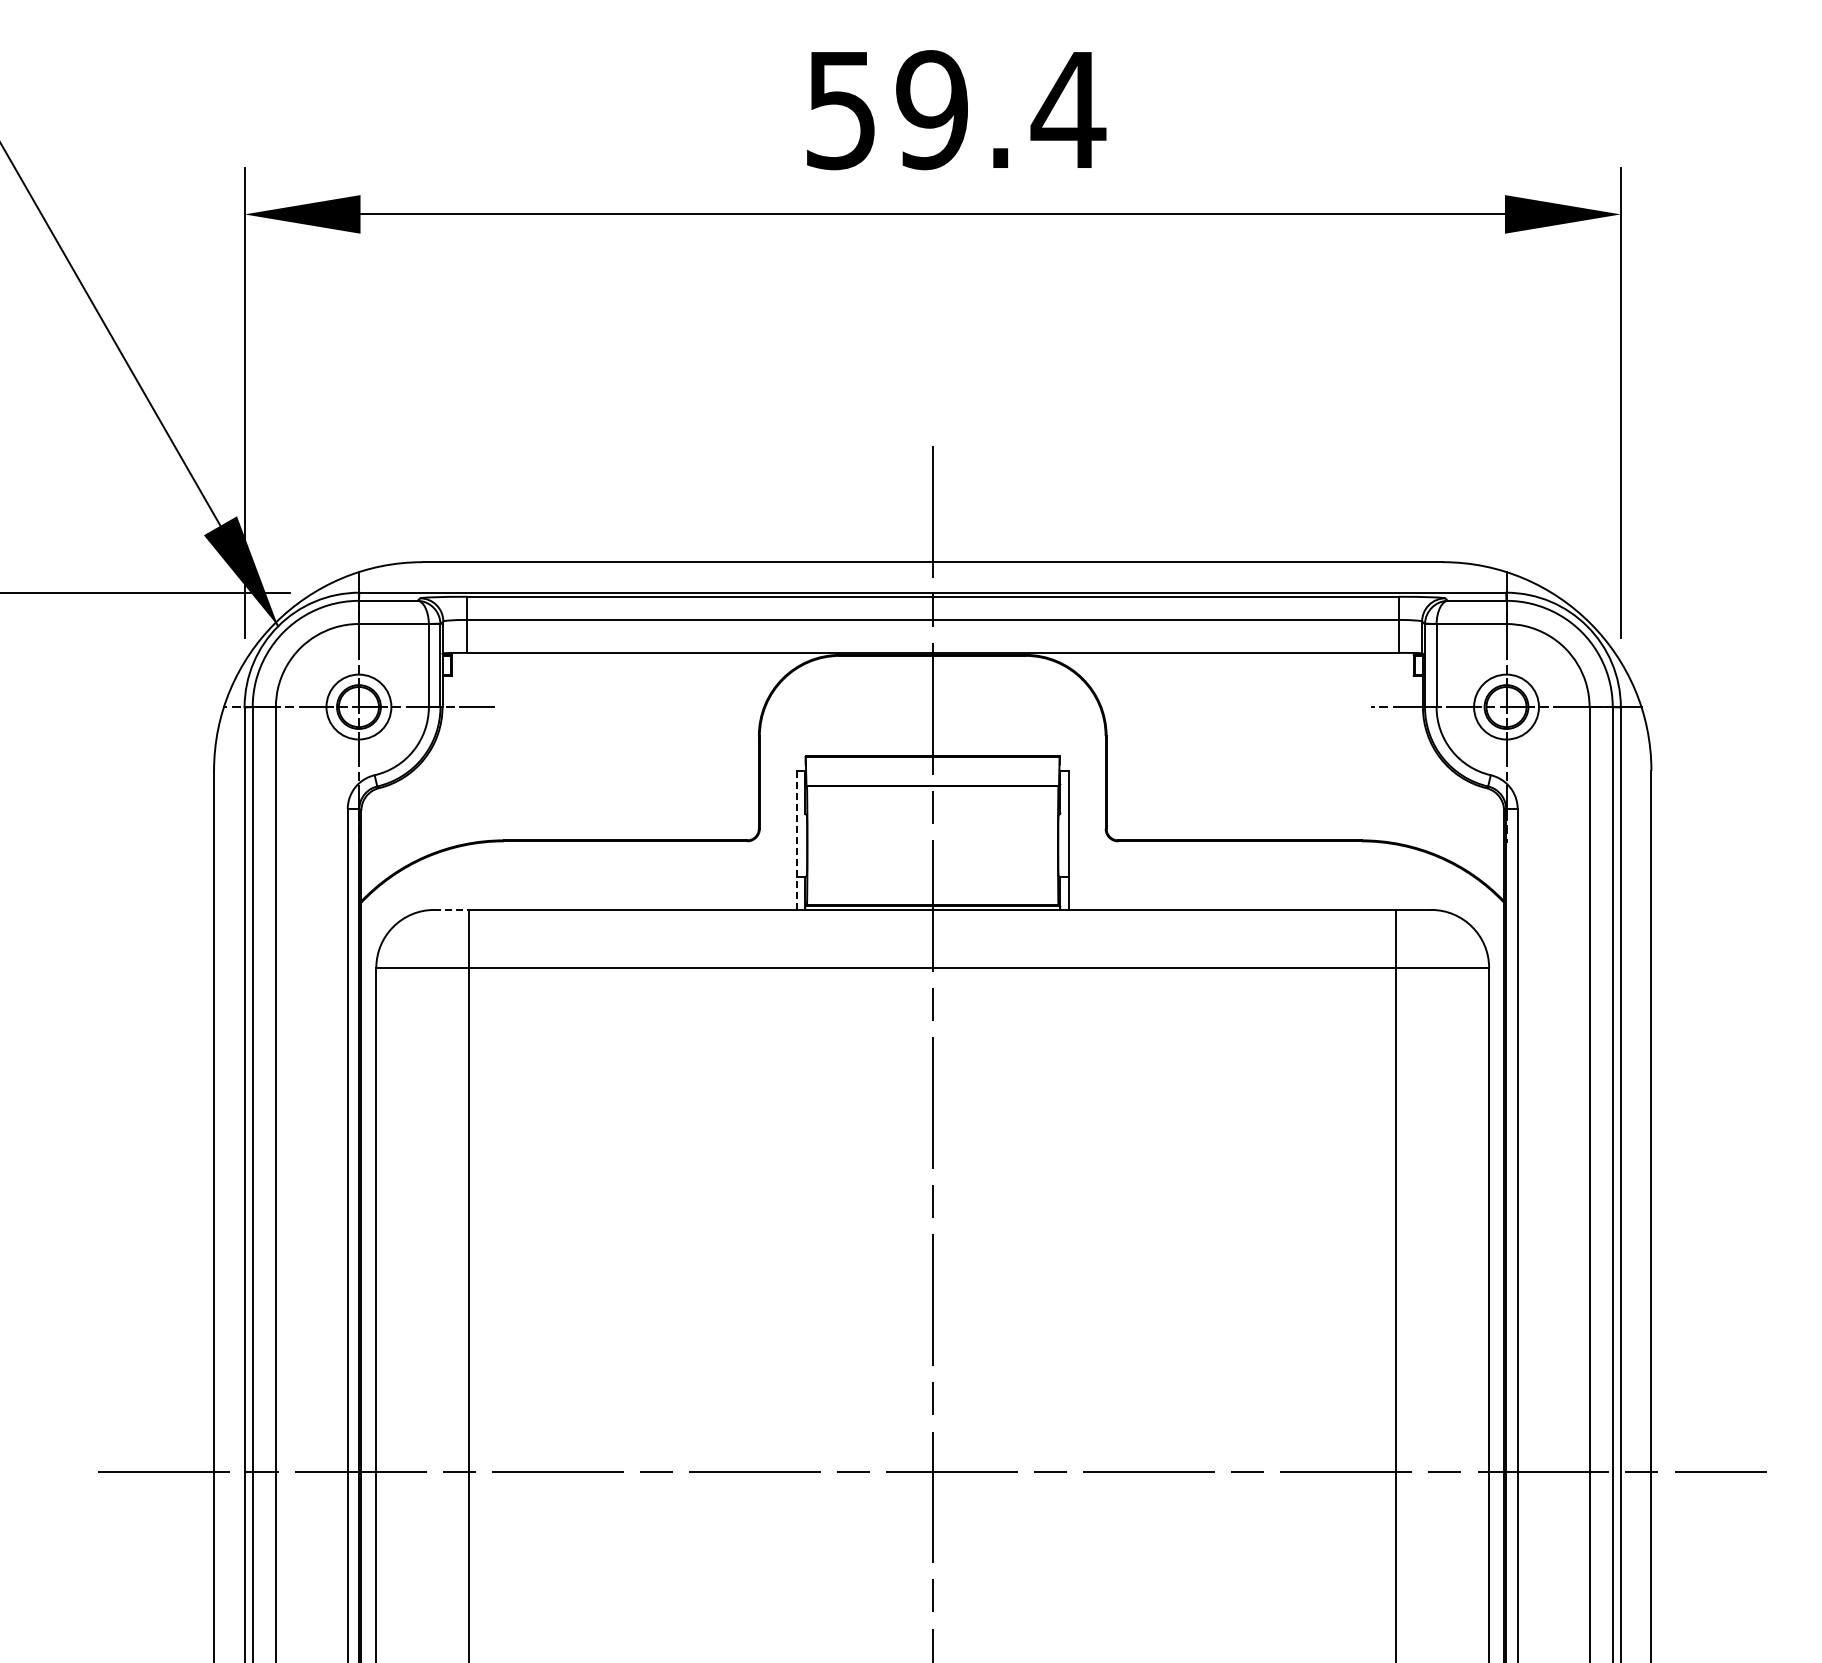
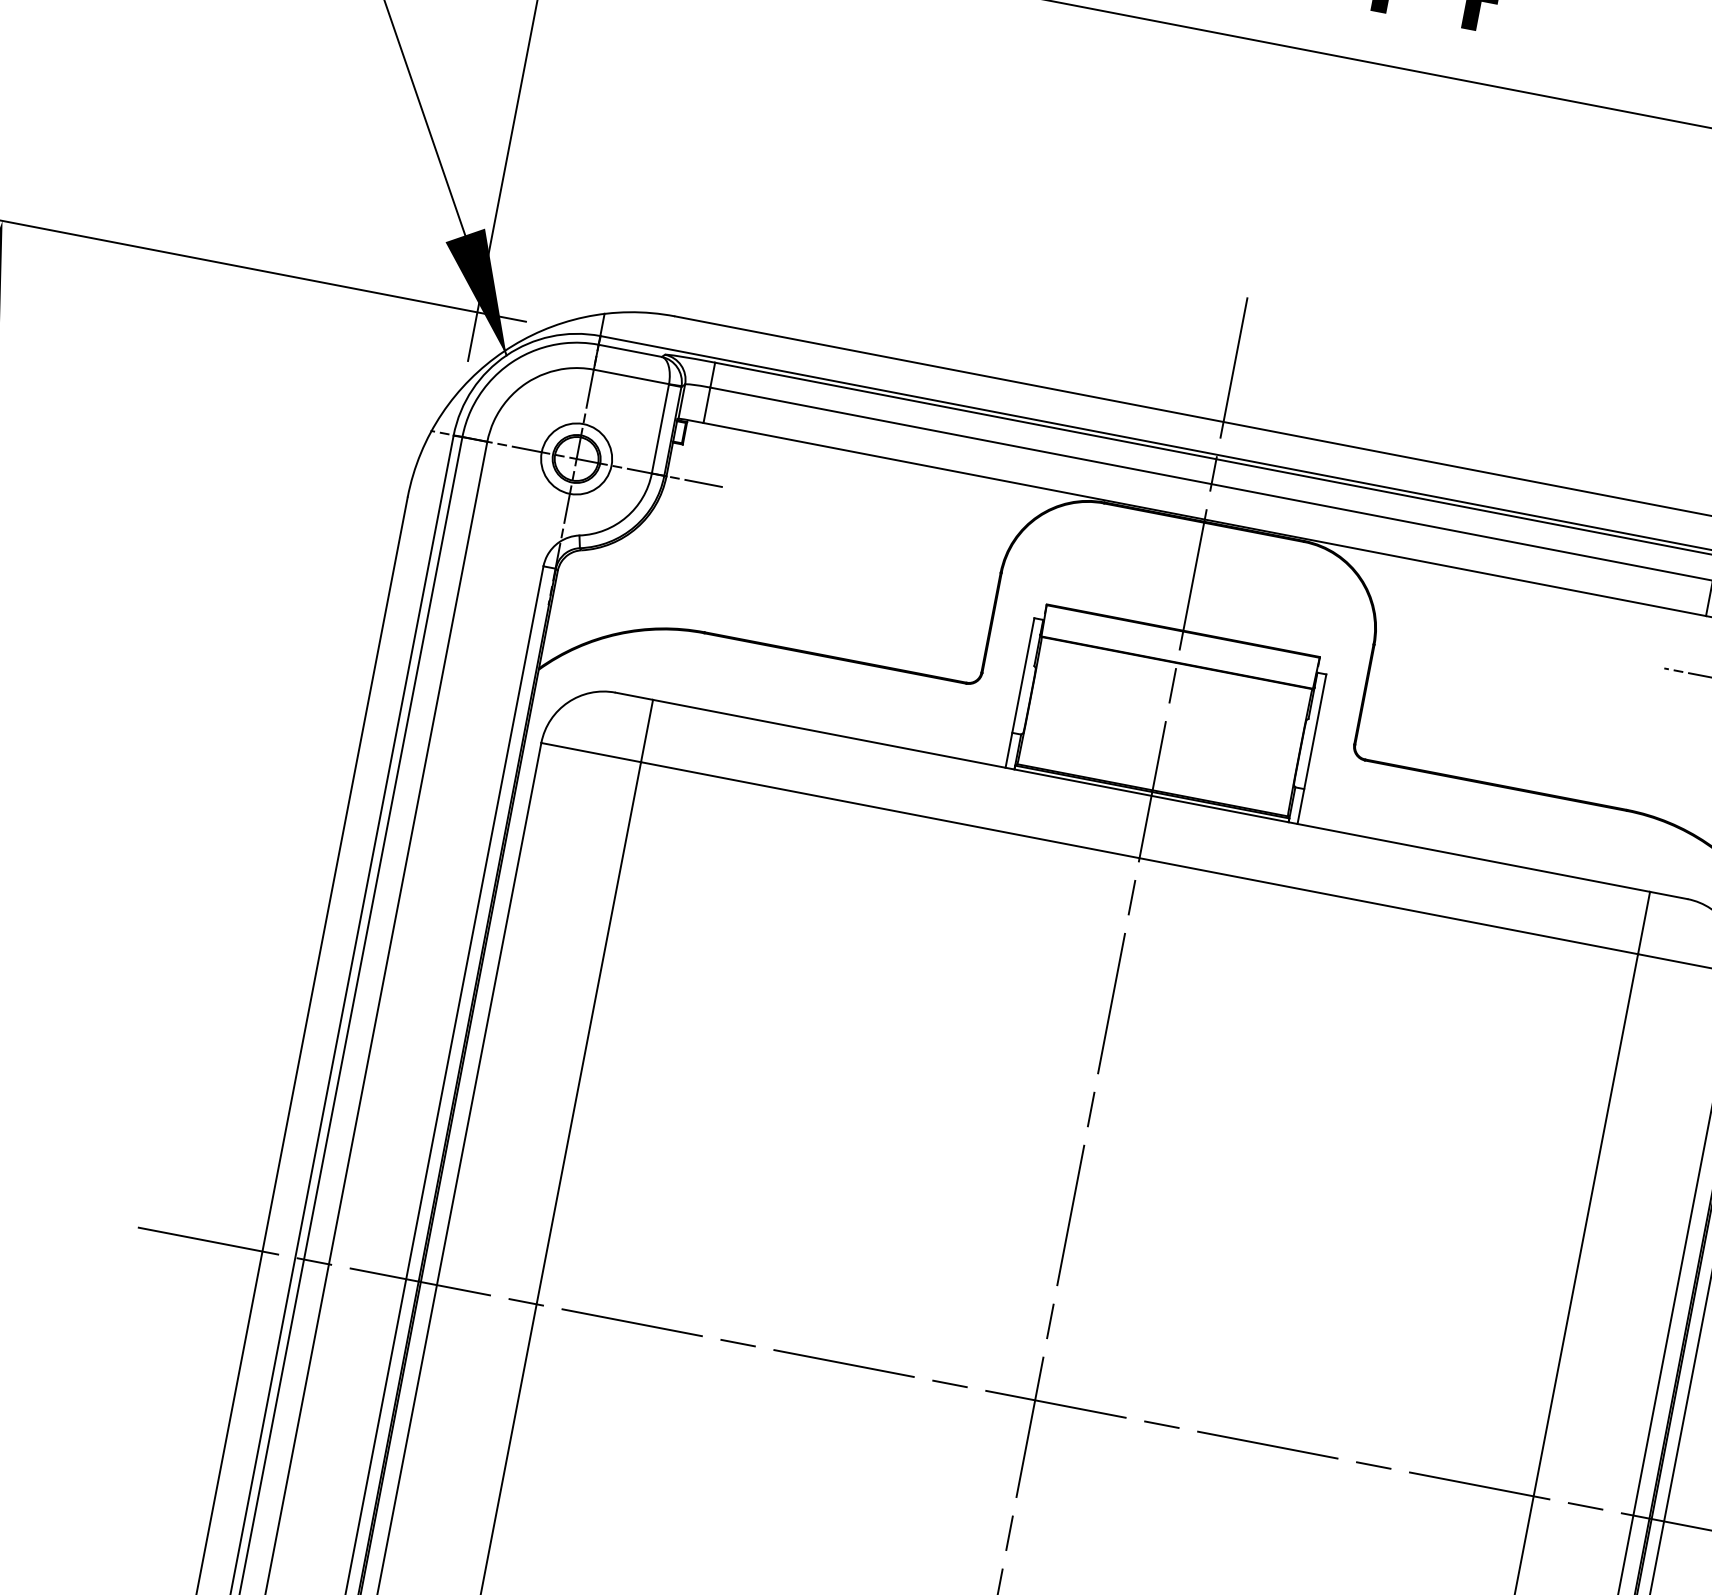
line: (796, 840) -> (1019, 693), dashed -> solid
line: (452, 909) -> (635, 695), dashed -> solid

